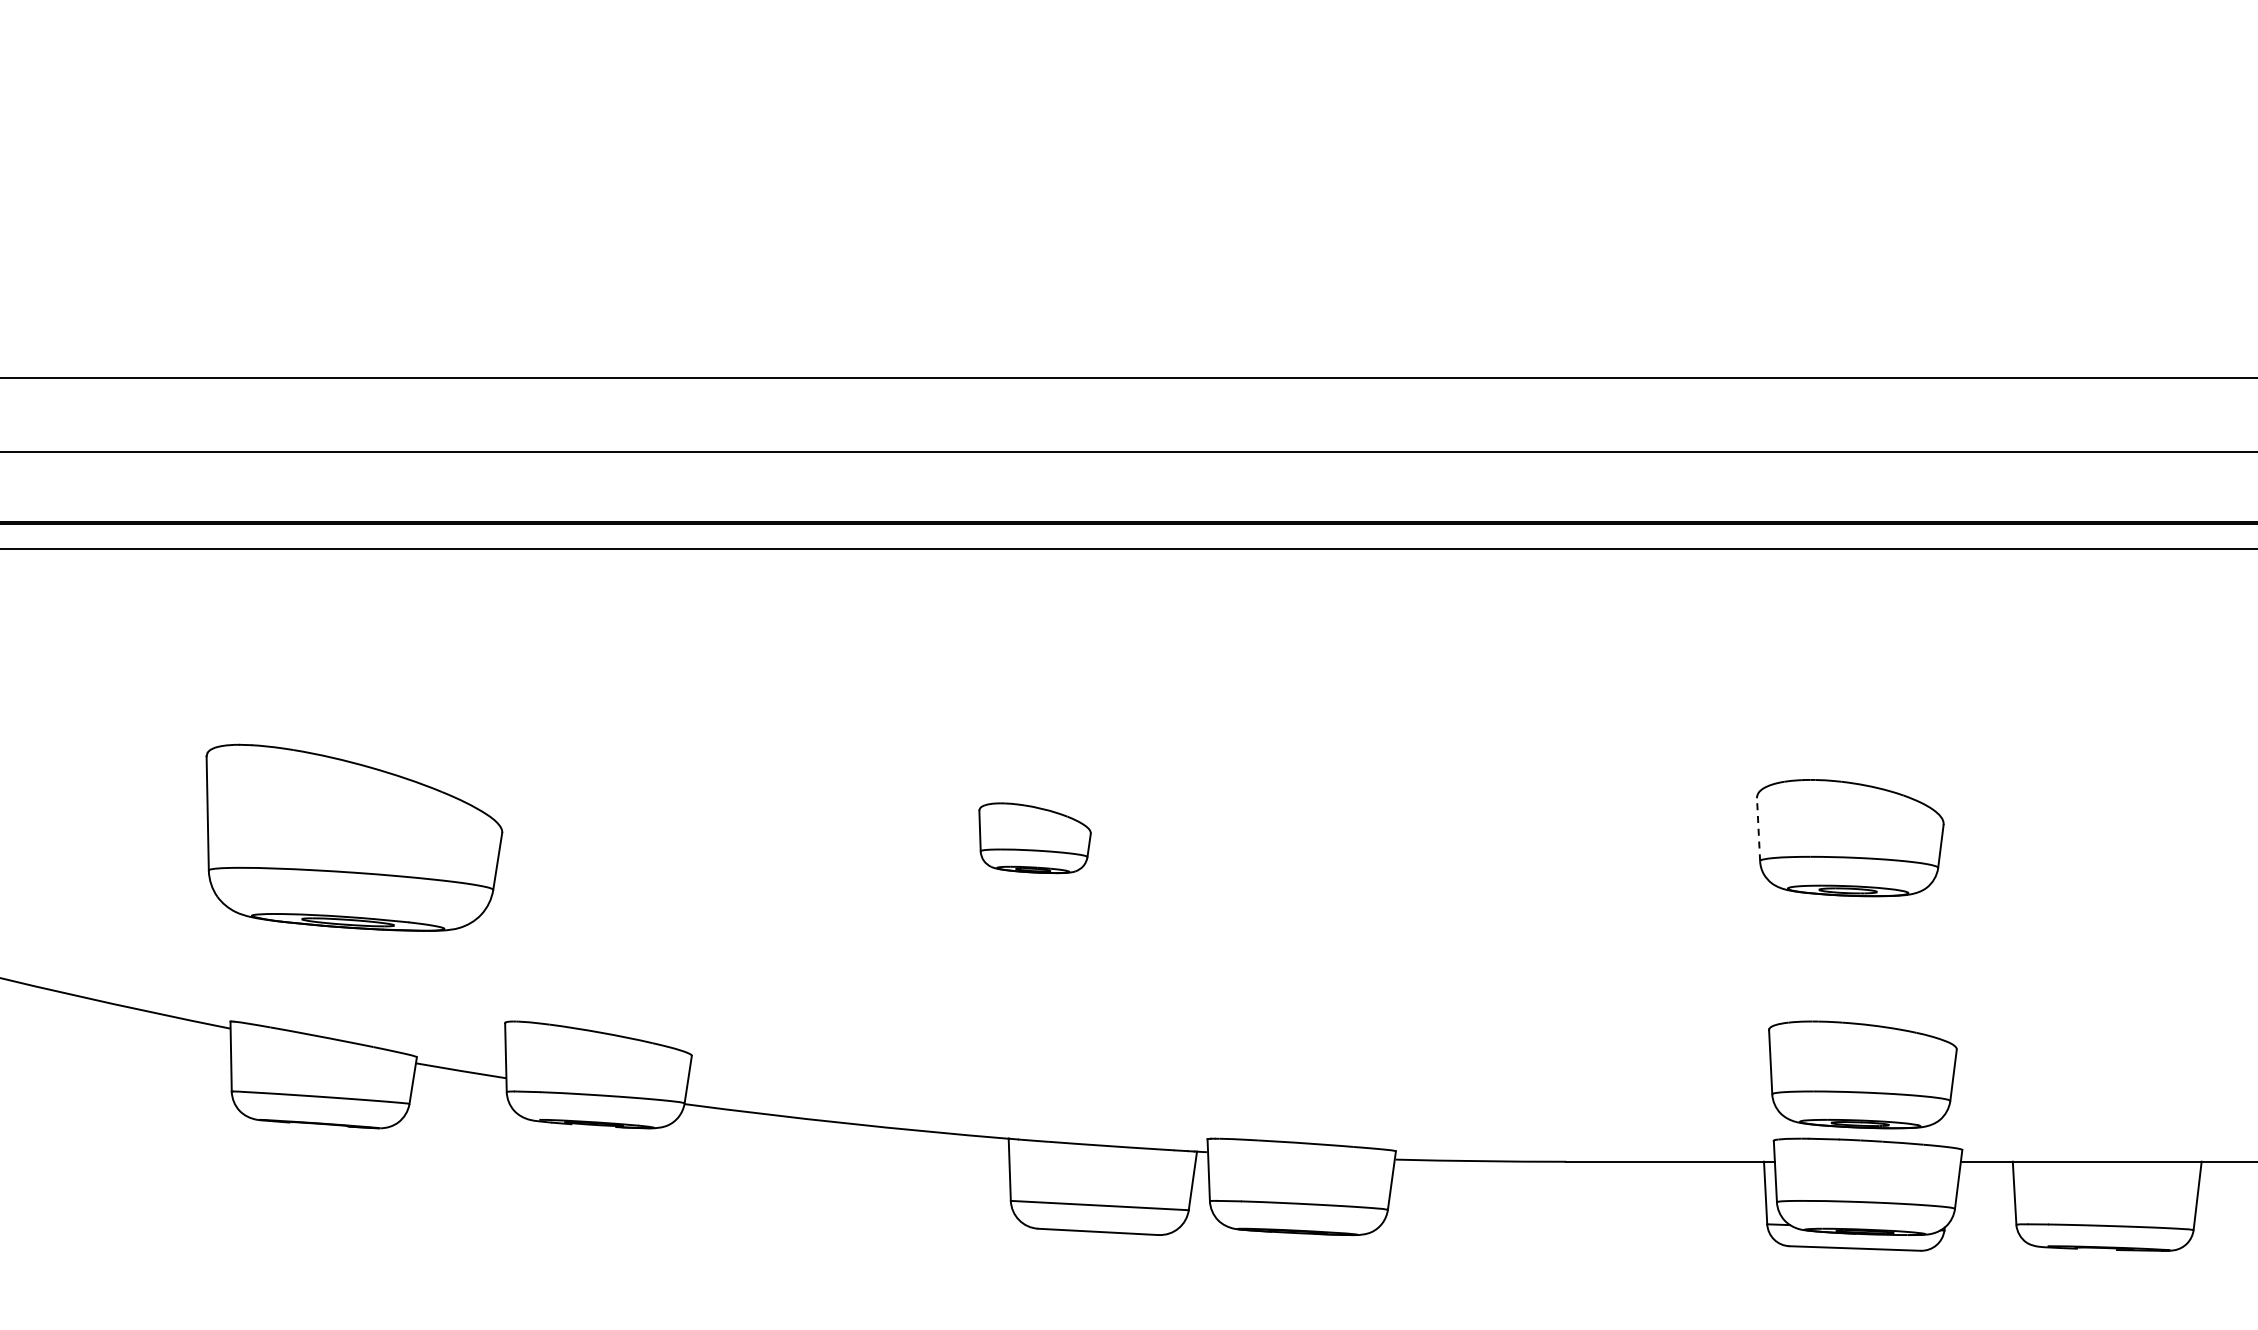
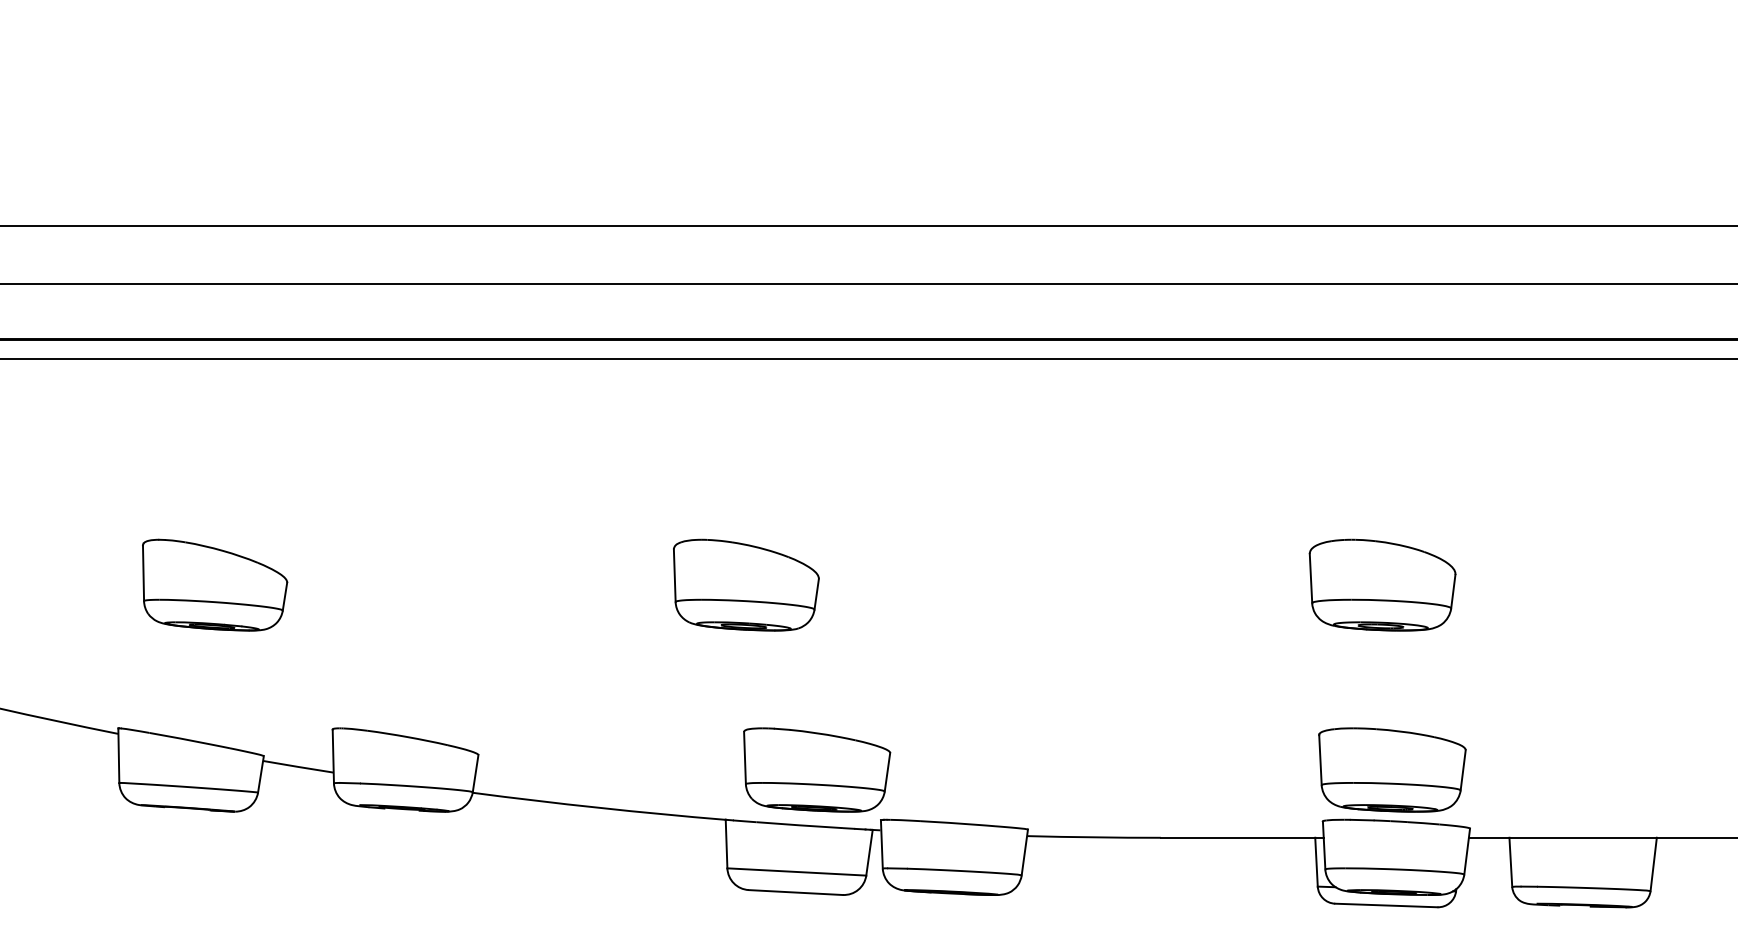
line: (1758, 829) -> (1310, 578), dashed -> solid
part: (354, 838) -> (215, 585), size x0.62
part: (1034, 838) -> (745, 585), size x1.67
part: (1125, 1074) -> (816, 769), added

